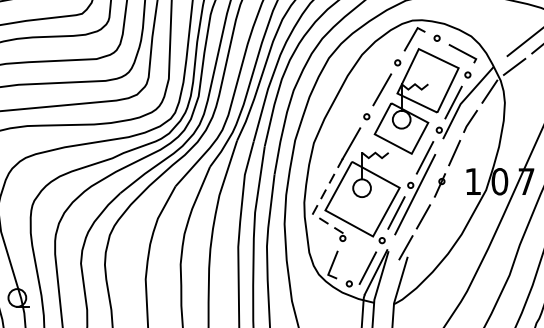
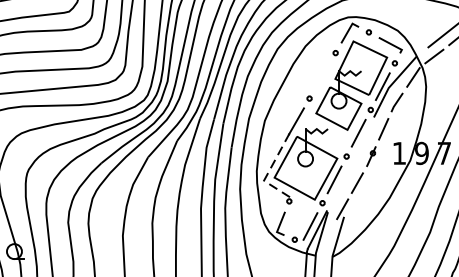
line: (382, 89) -> (322, 75), removed
text: (499, 181) -> (421, 153), 0 -> 9
line: (415, 193) -> (350, 163), removed

